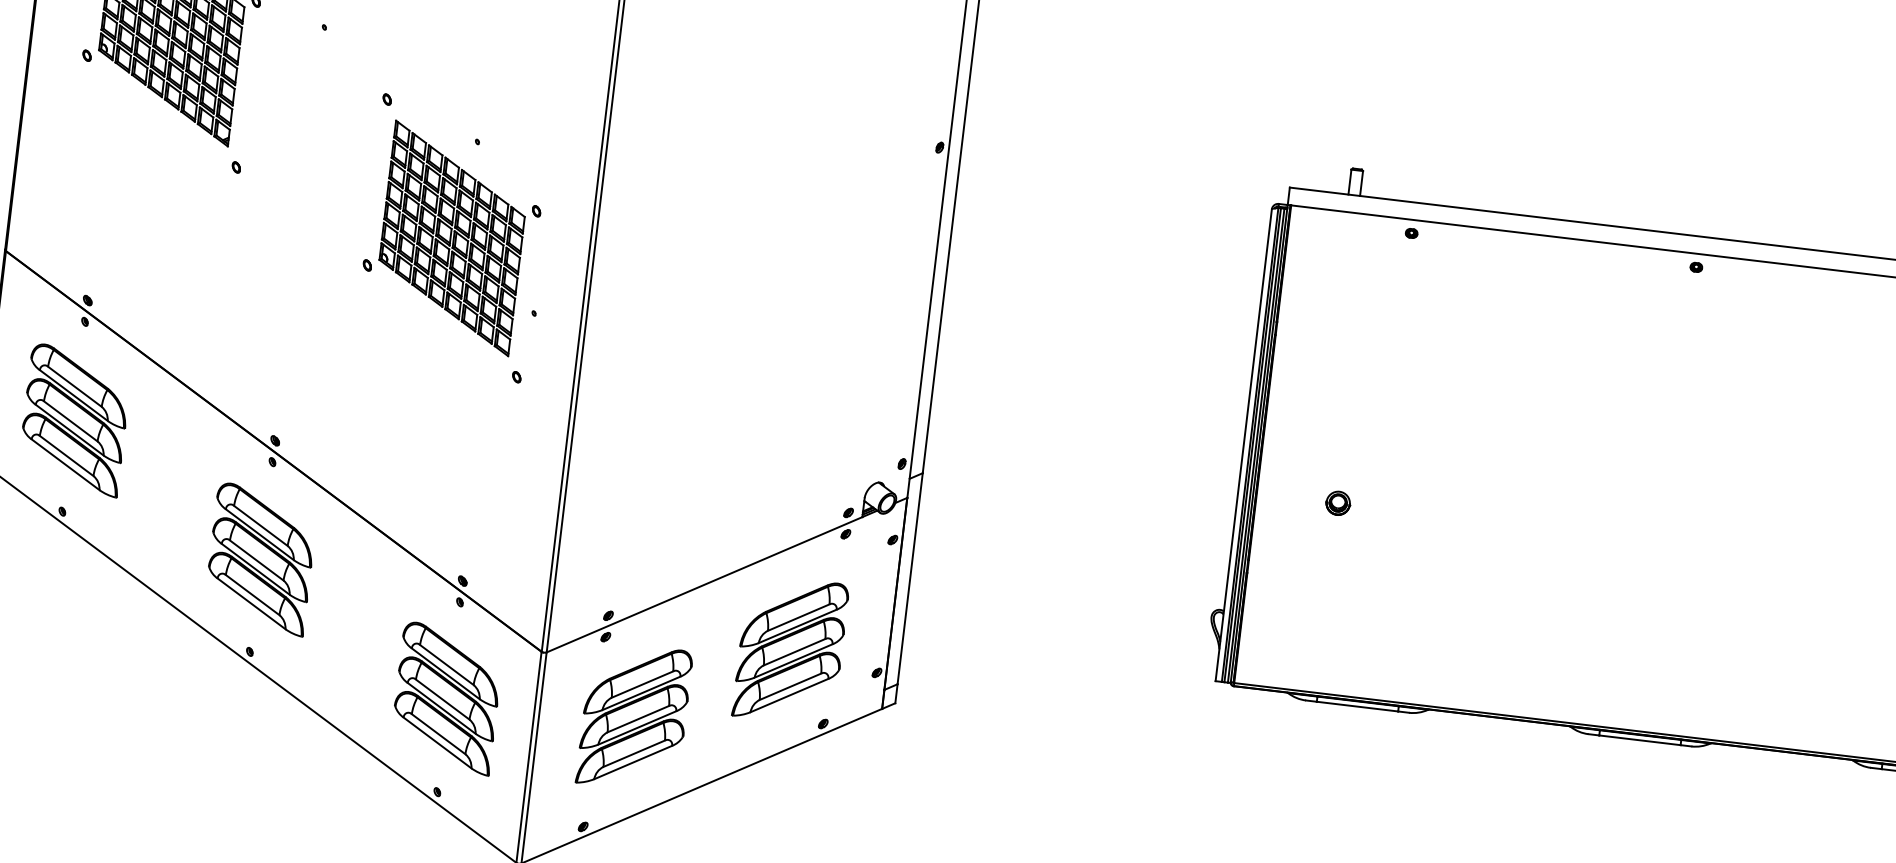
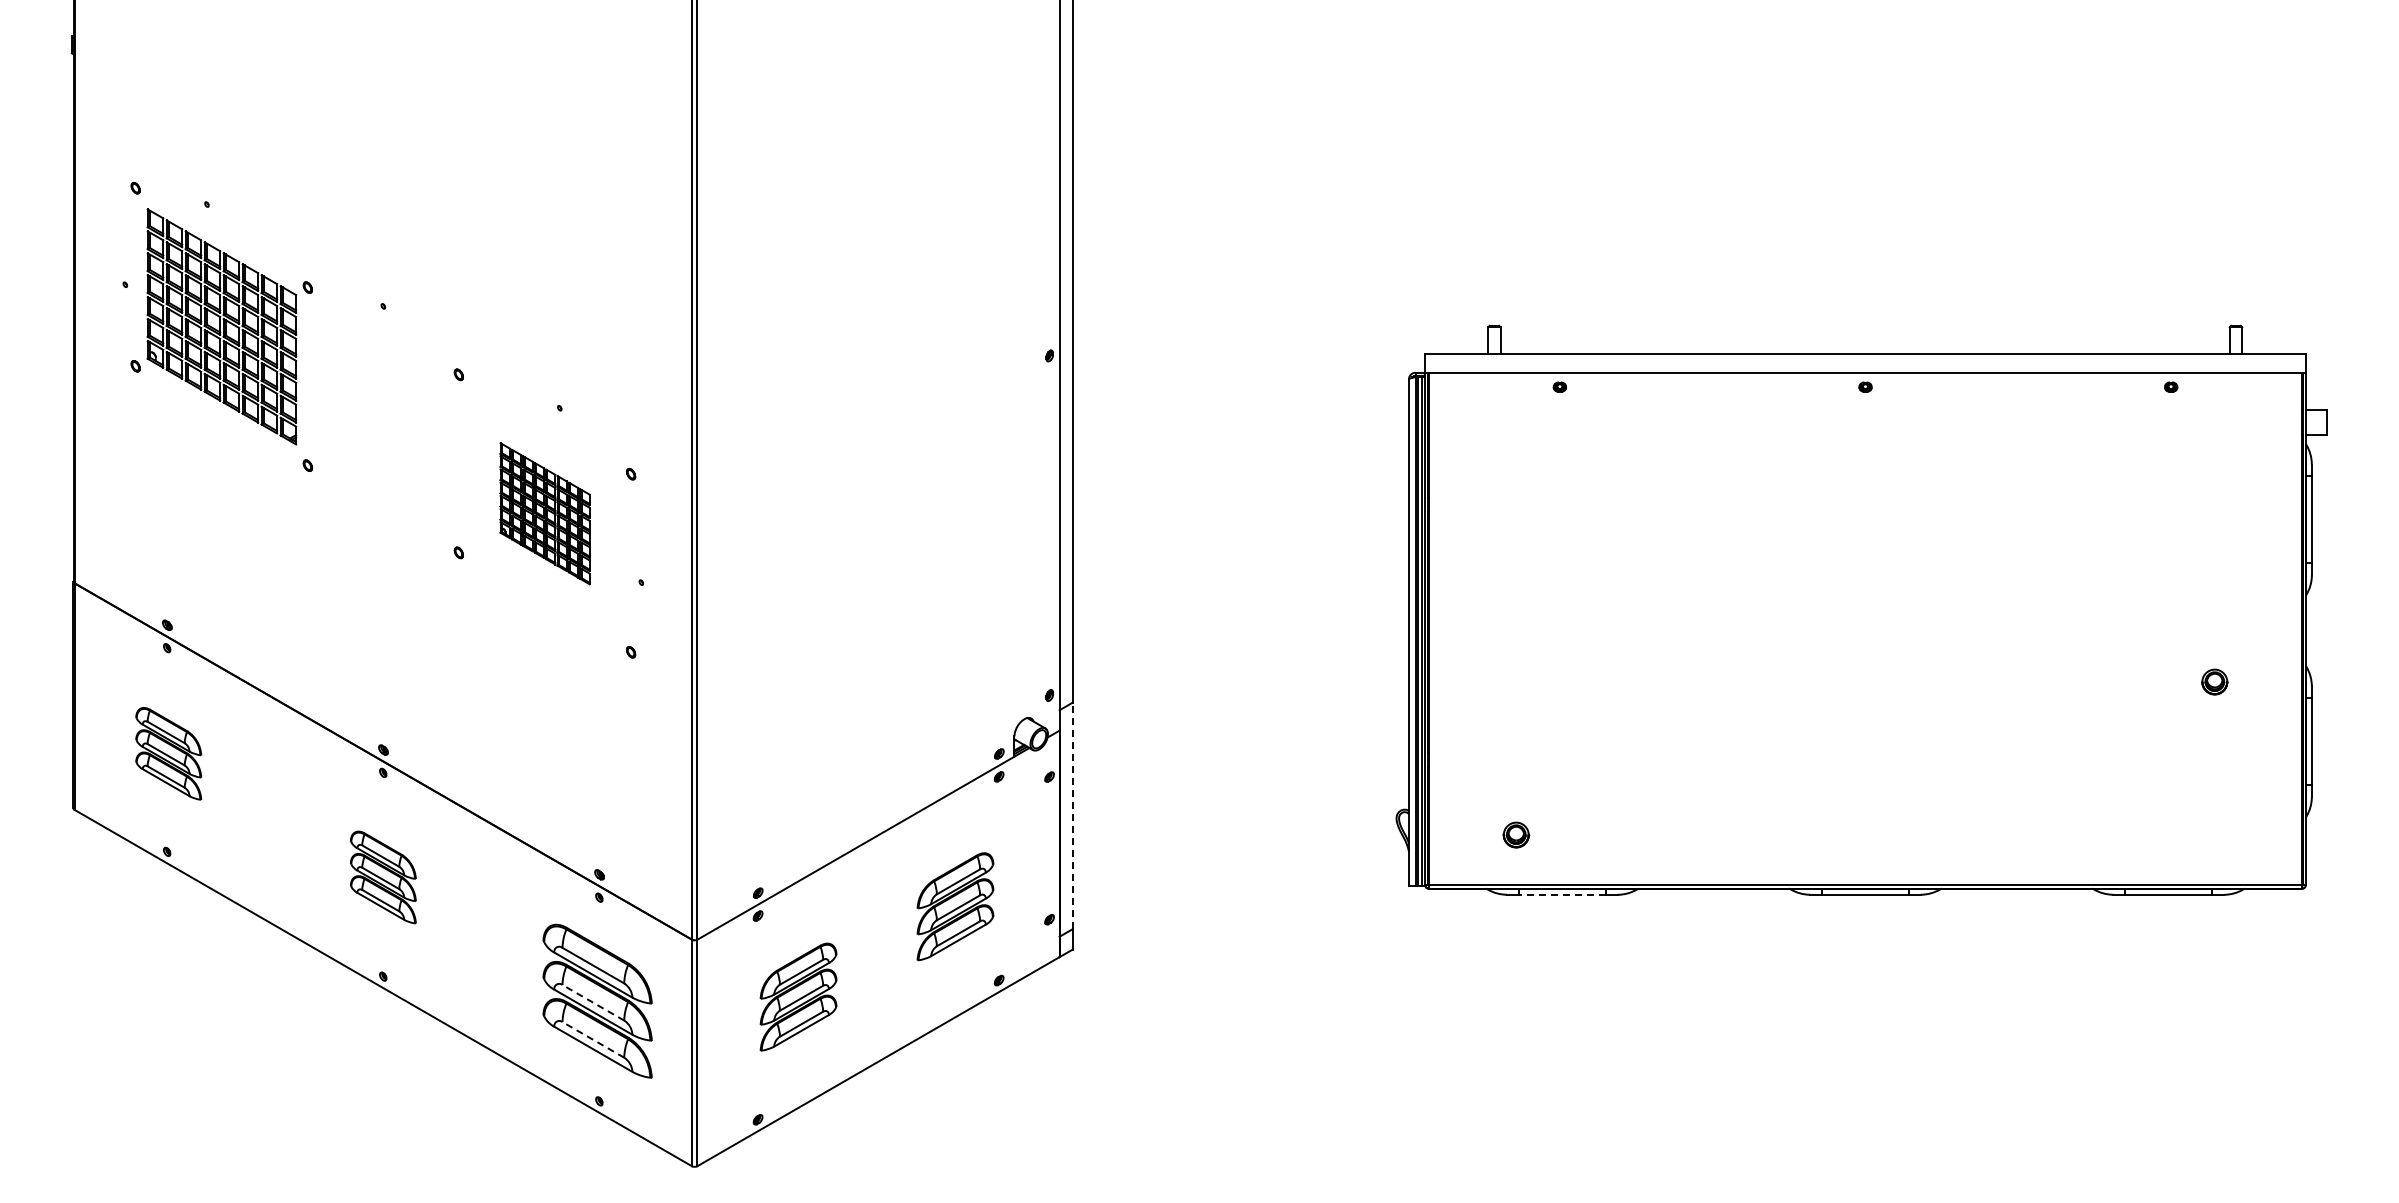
part: (451, 238) -> (544, 513), size x0.6
part: (74, 420) -> (168, 753), size x0.6
part: (1338, 502) -> (1516, 834), moved
part: (261, 559) -> (383, 877), size x0.6
line: (909, 578) -> (1072, 815), solid -> dashed
part: (790, 650) -> (955, 906), size x0.7
line: (442, 699) -> (593, 1002), solid -> dashed
line: (1357, 706) -> (1562, 894), solid -> dashed
part: (634, 716) -> (798, 996), size x0.7
line: (438, 733) -> (593, 1039), solid -> dashed

